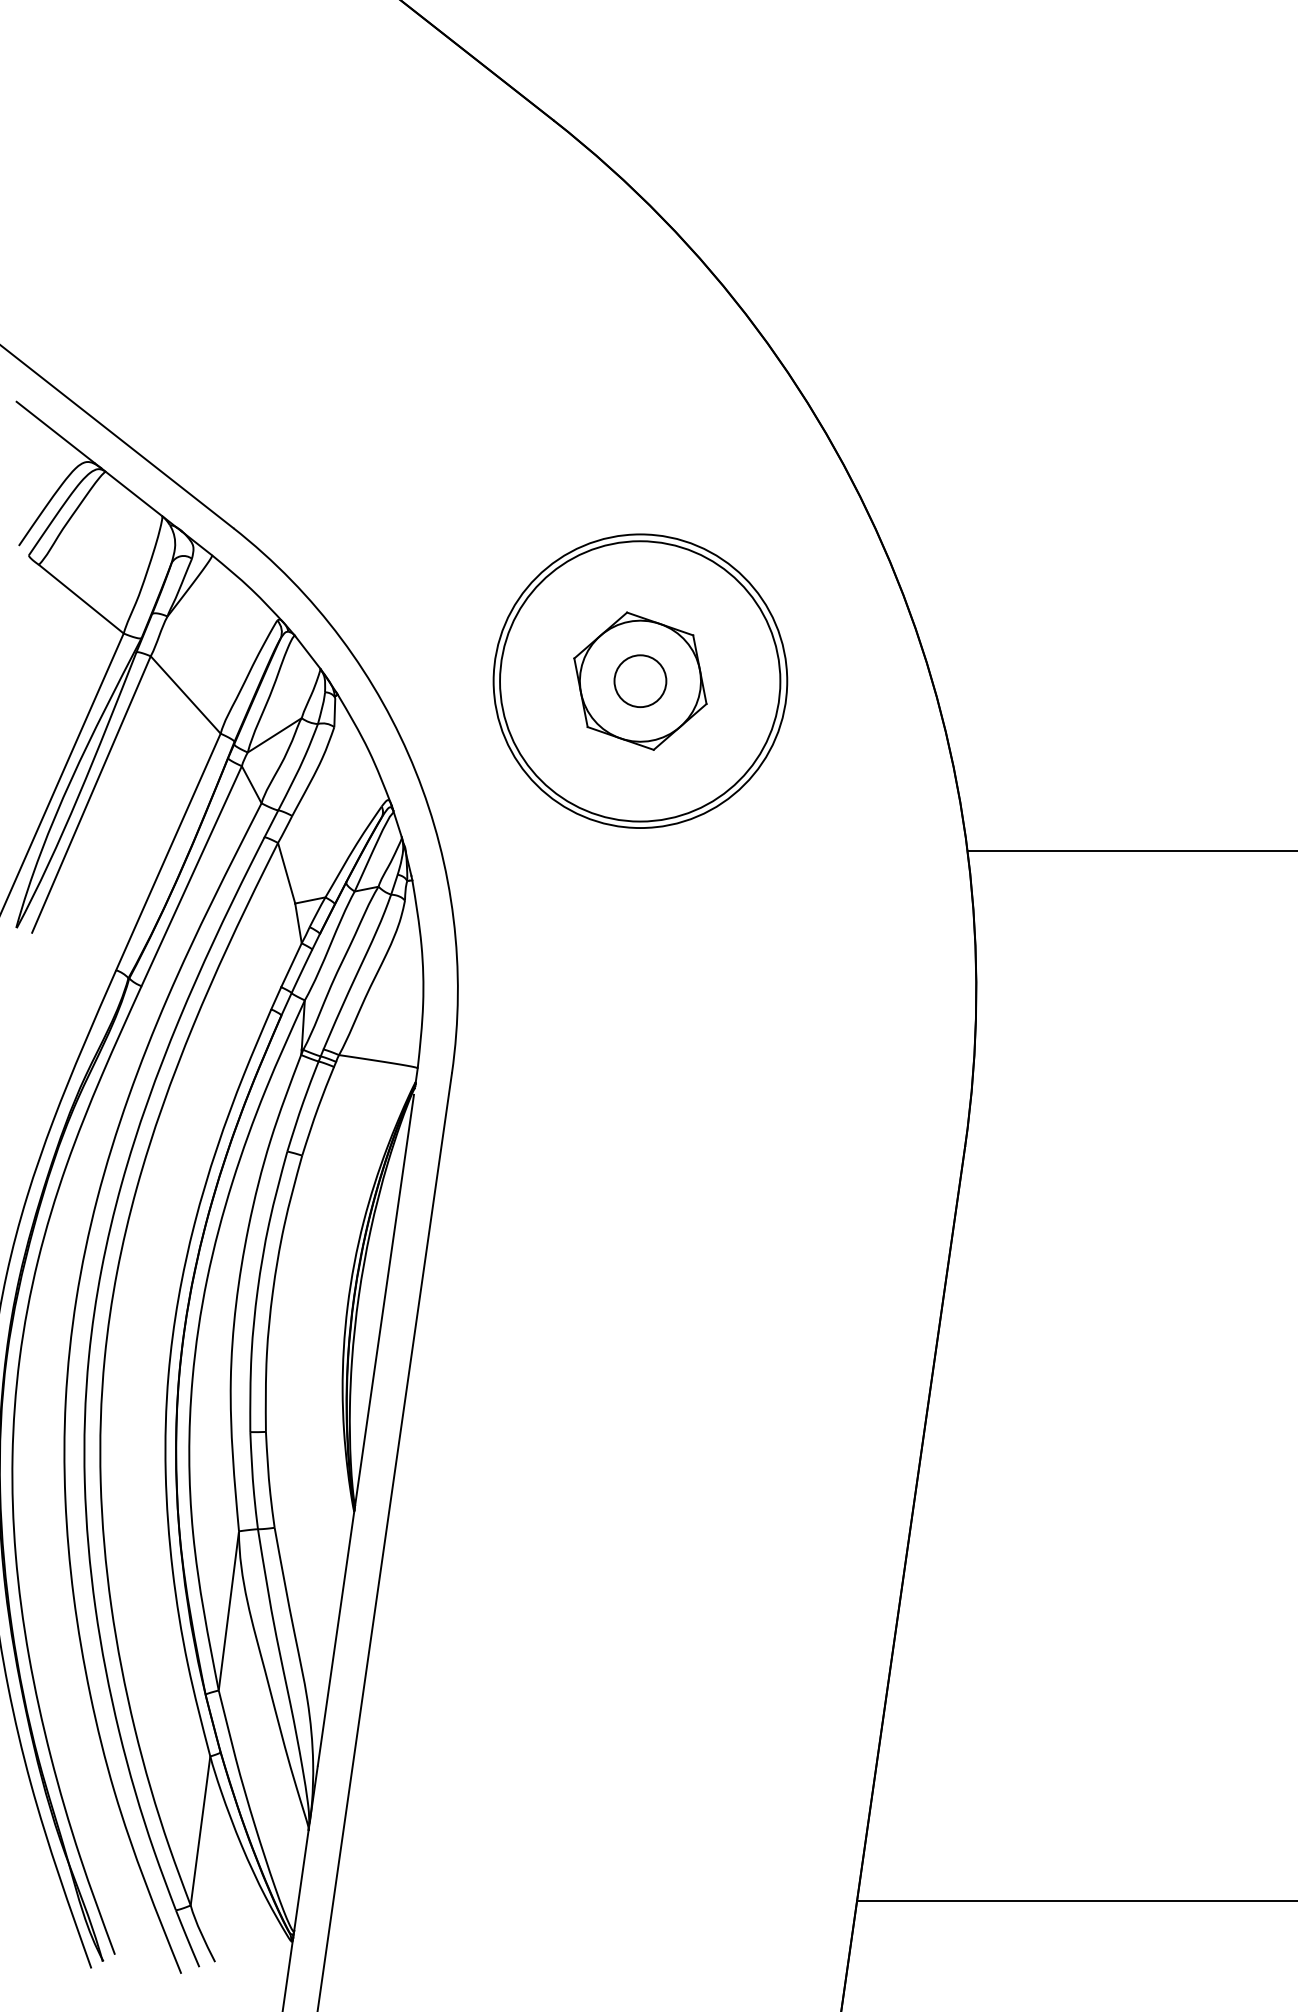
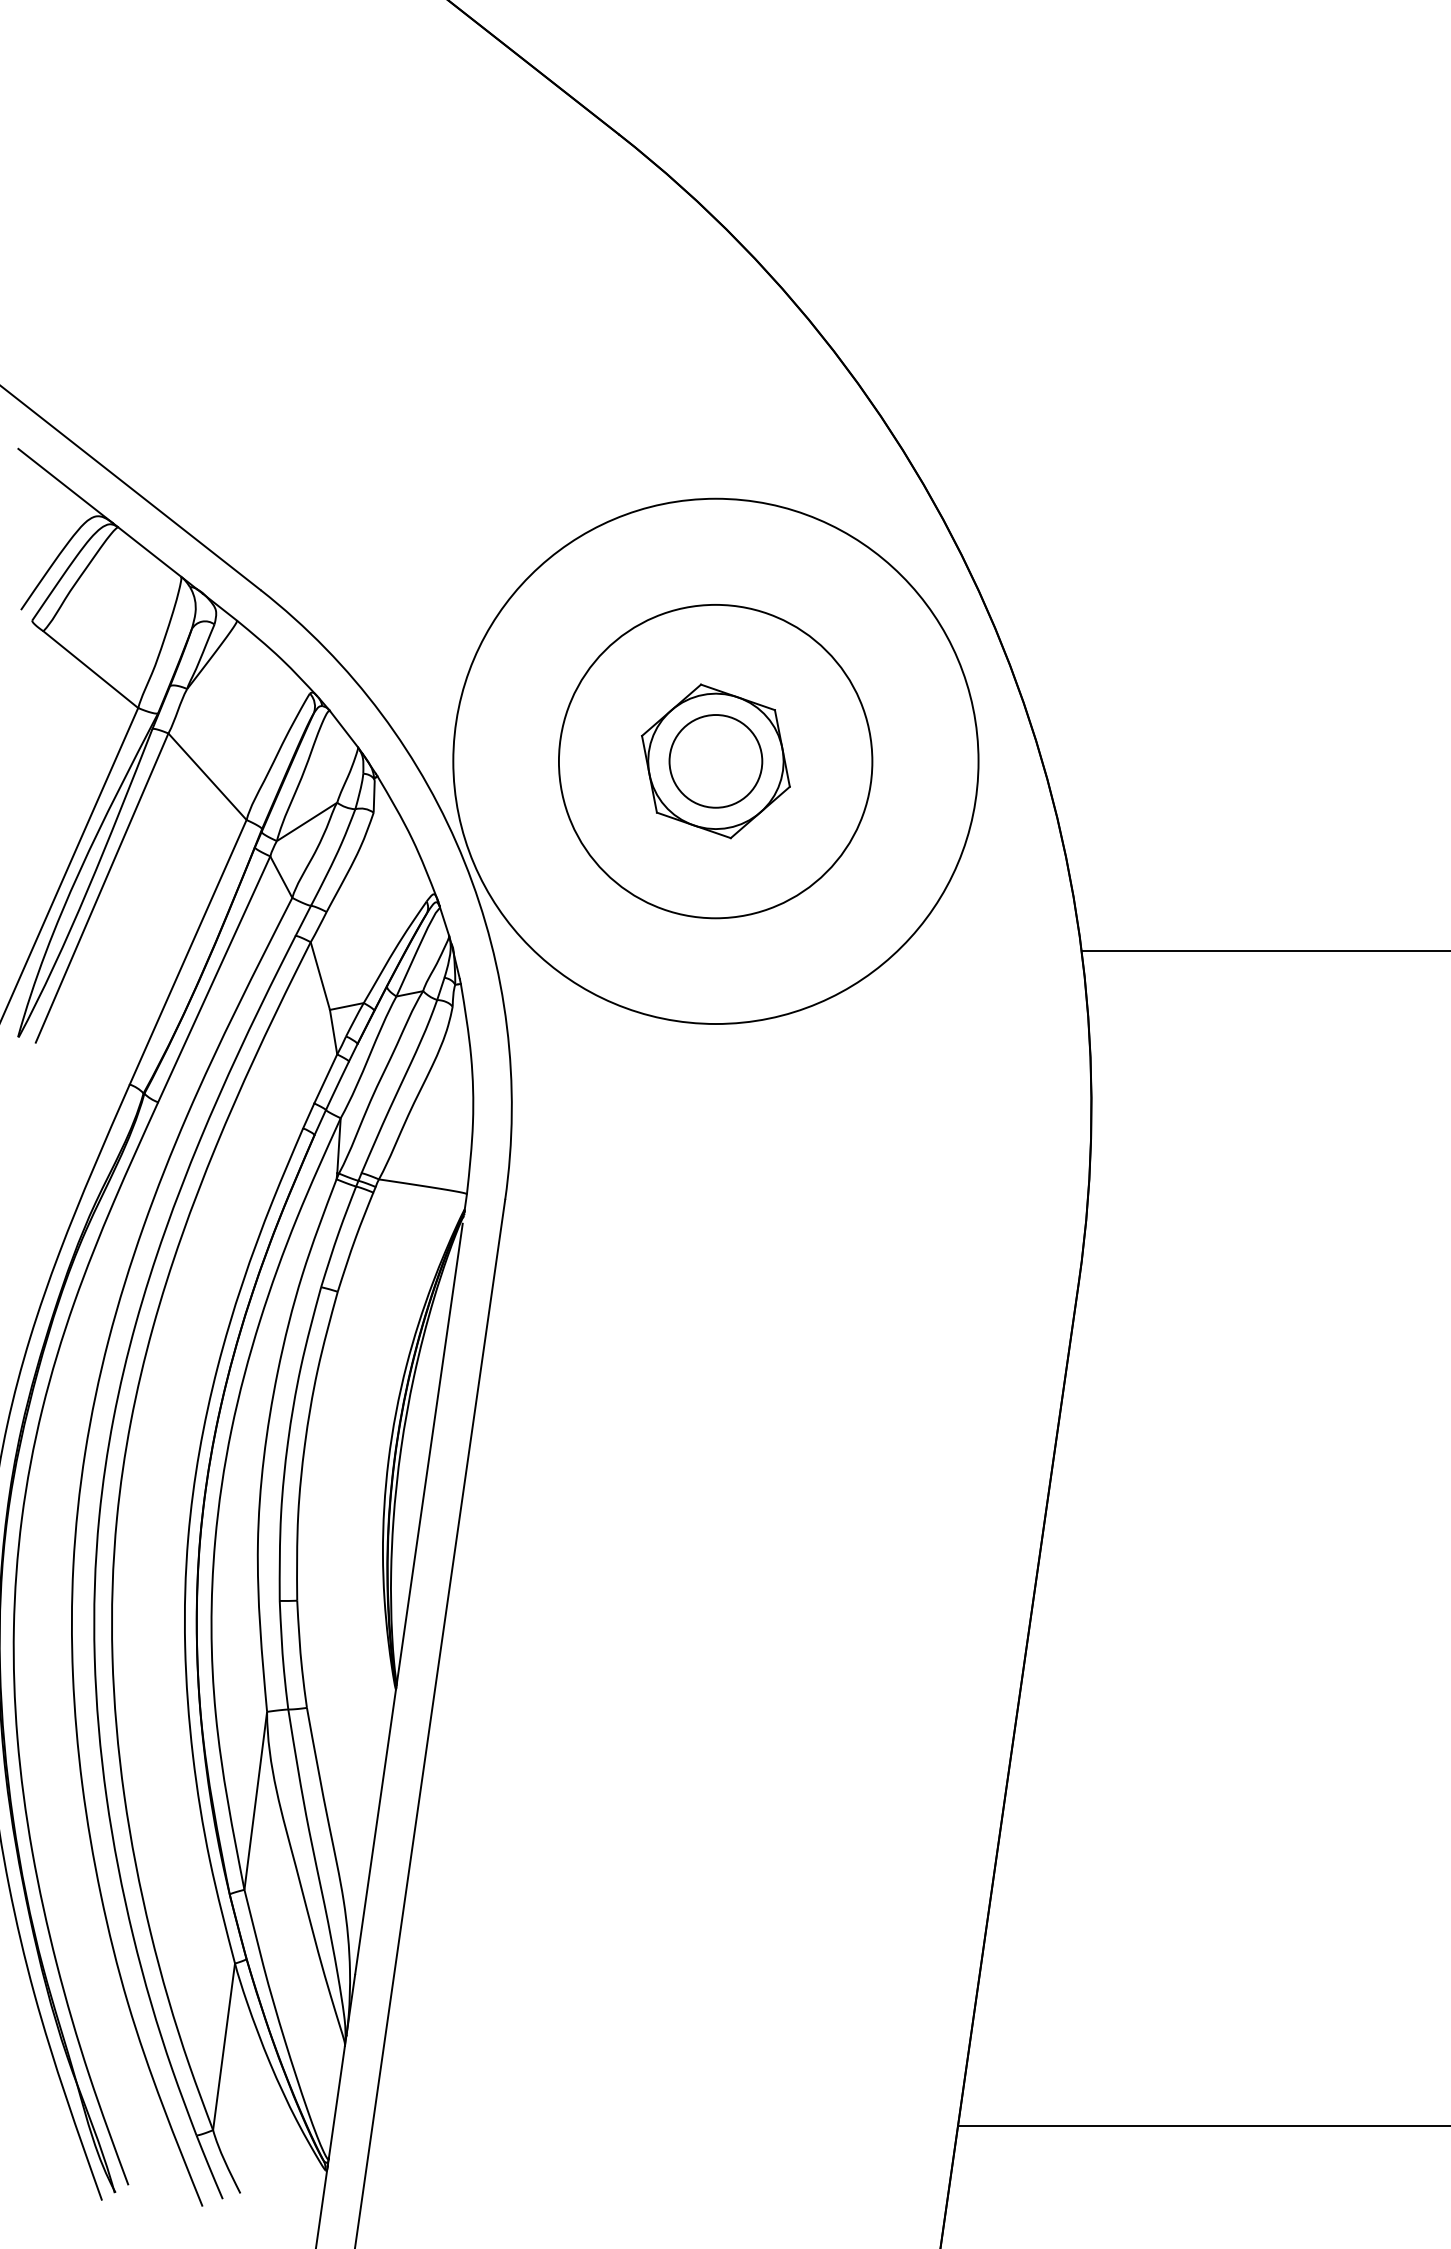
circle: (640, 681) -> (715, 761), size x1.6
circle: (640, 681) -> (715, 761), size x1.6

